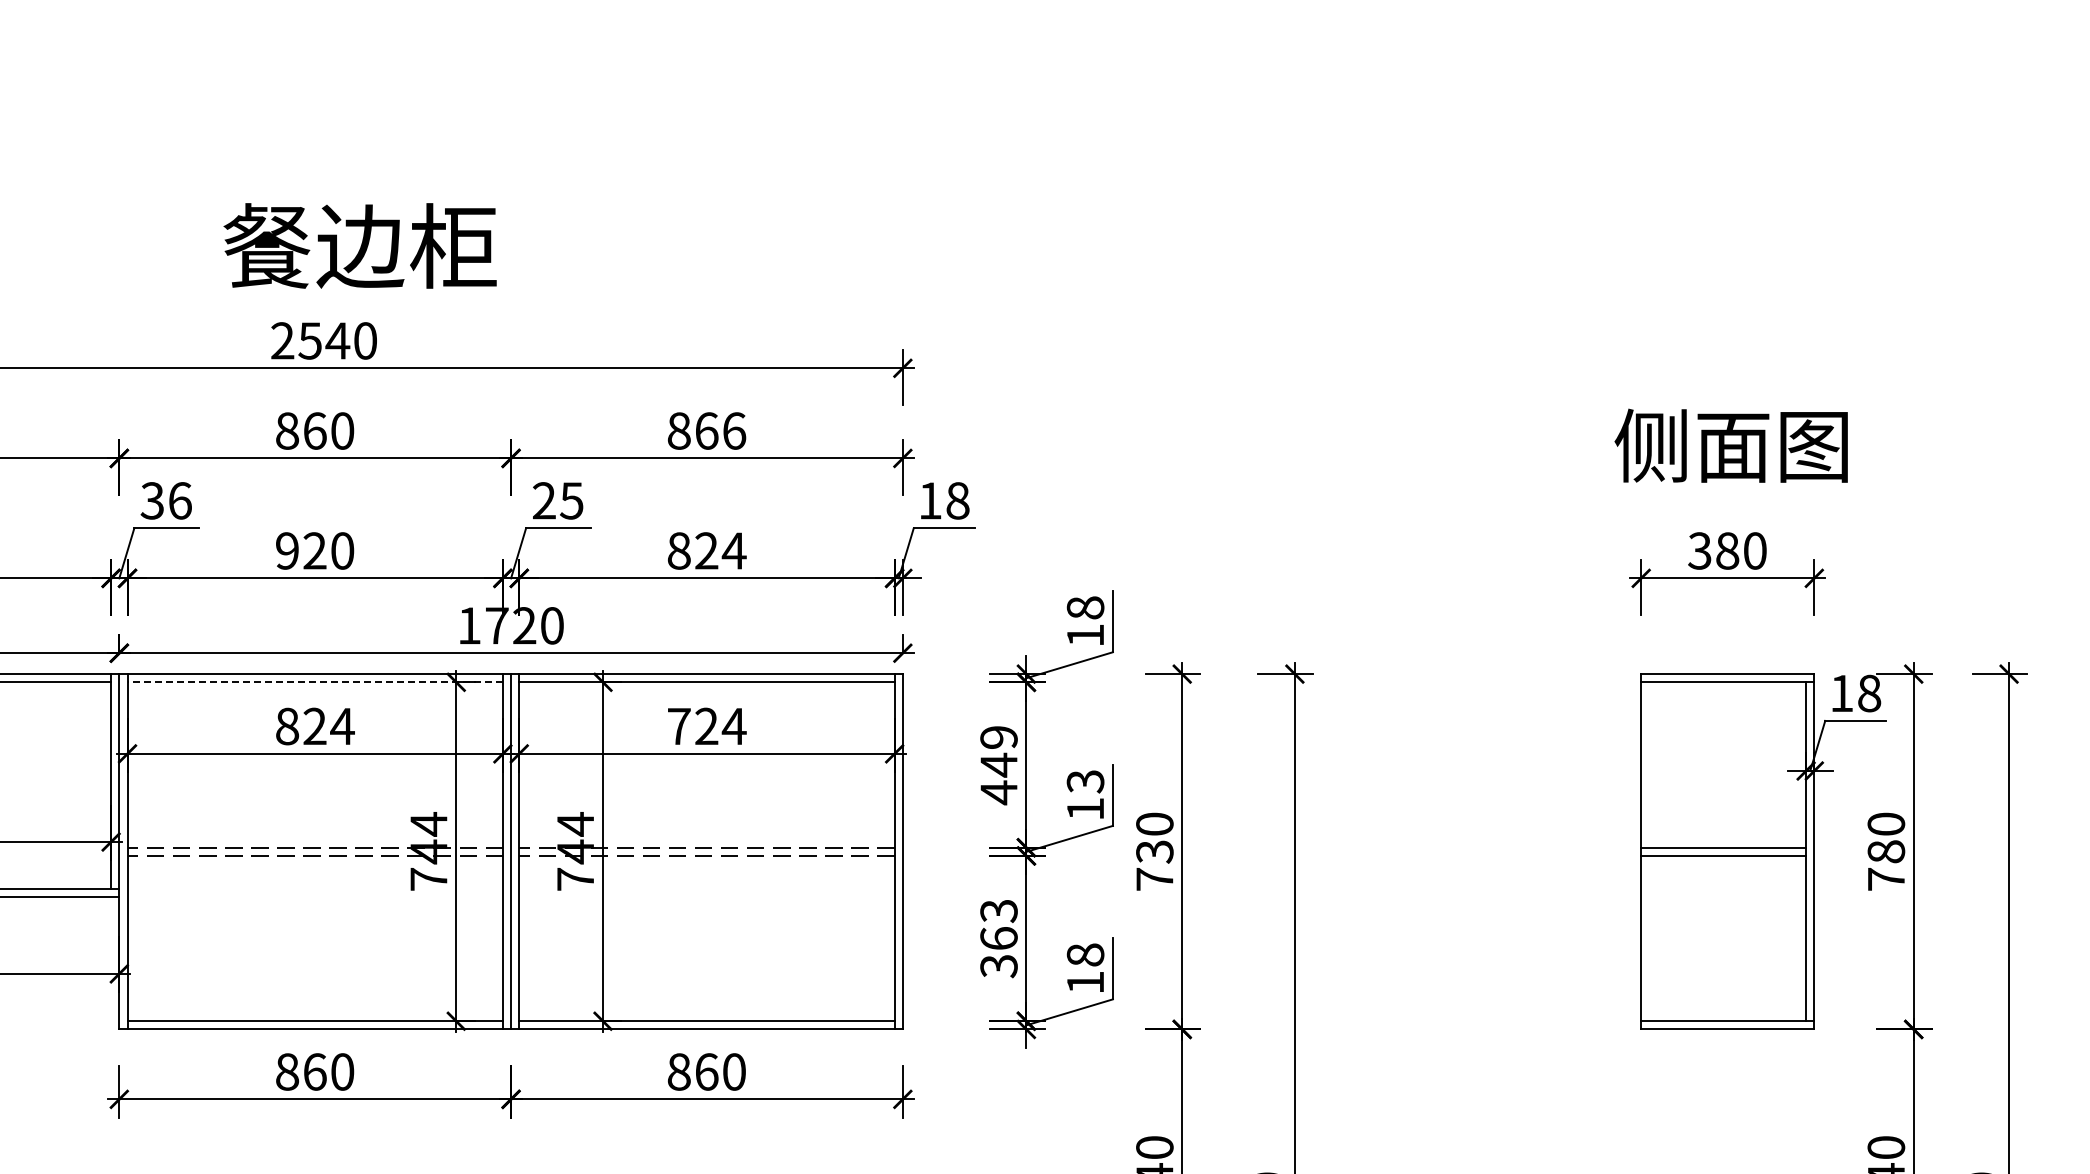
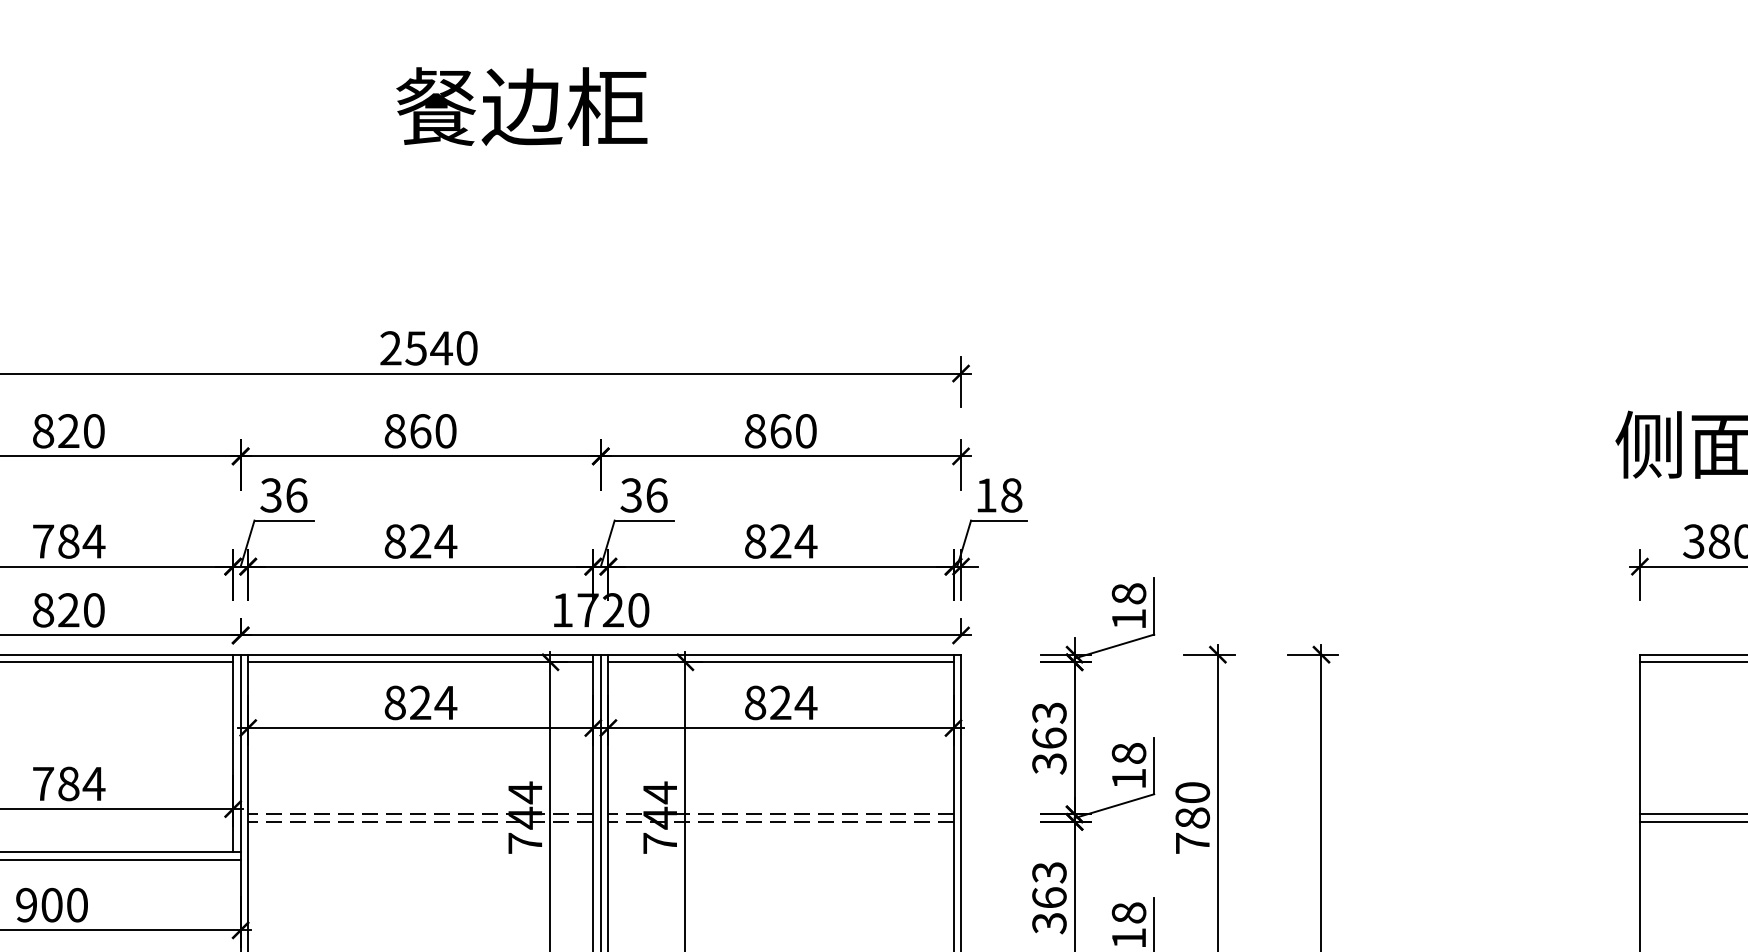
text: (359, 245) -> (521, 106), moved
text: (734, 430) -> (806, 430), 866 -> 860
text: (557, 500) -> (643, 495), 25 -> 36
text: (315, 550) -> (421, 541), 920 -> 824
line: (315, 682) -> (421, 662), dashed -> solid
text: (678, 726) -> (754, 702), 724 -> 824
text: (998, 765) -> (1048, 738), 449 -> 363
text: (1085, 781) -> (1128, 753), 13 -> 18
text: (1154, 851) -> (1192, 817), 730 -> 780

